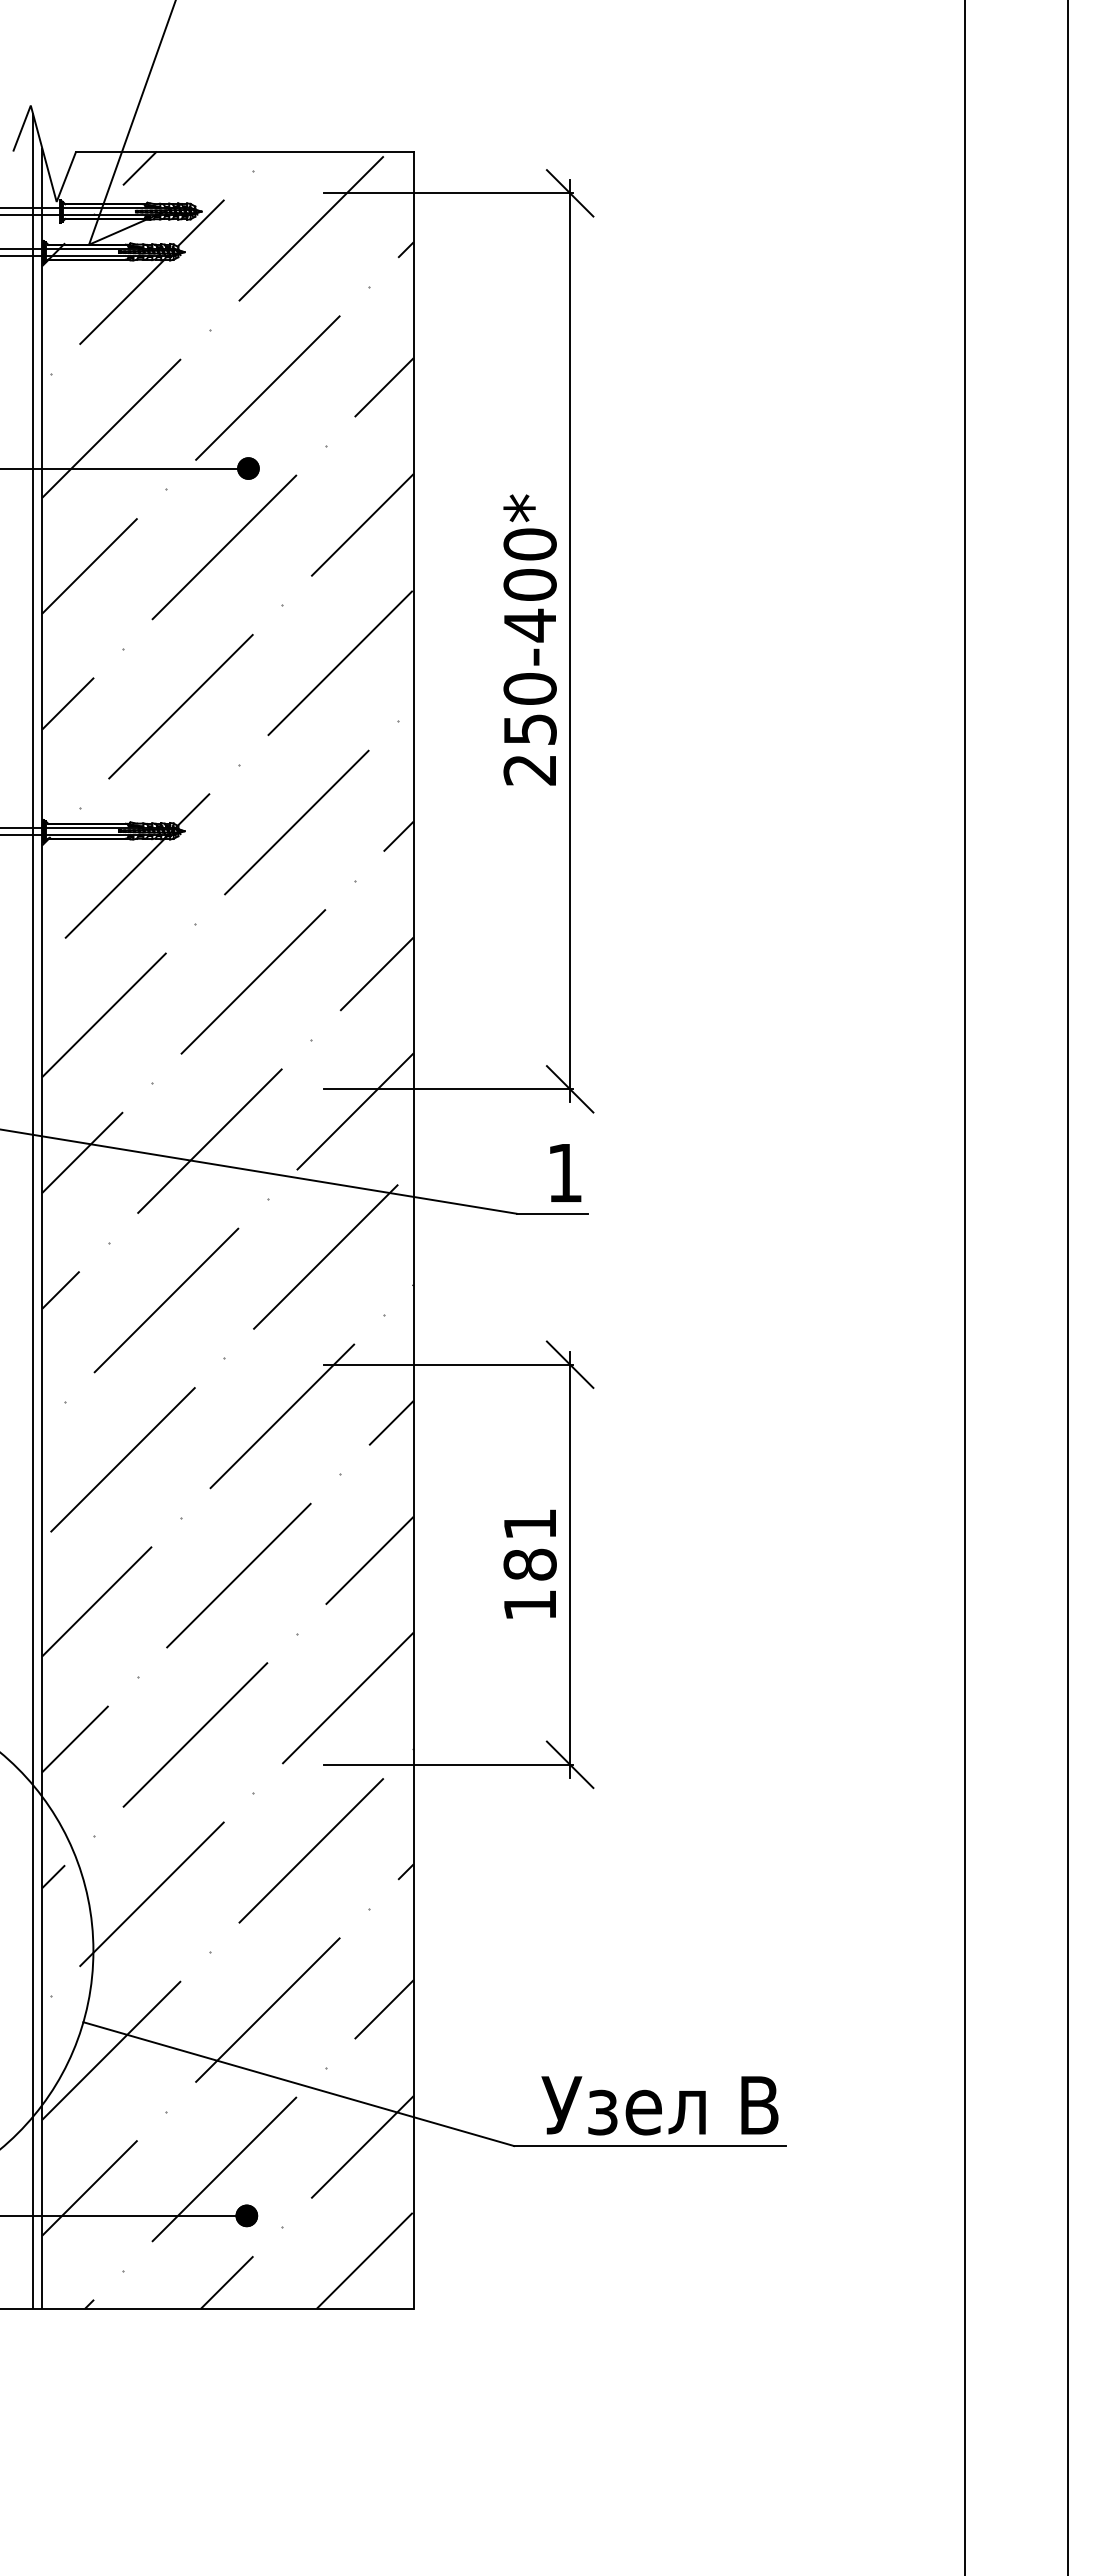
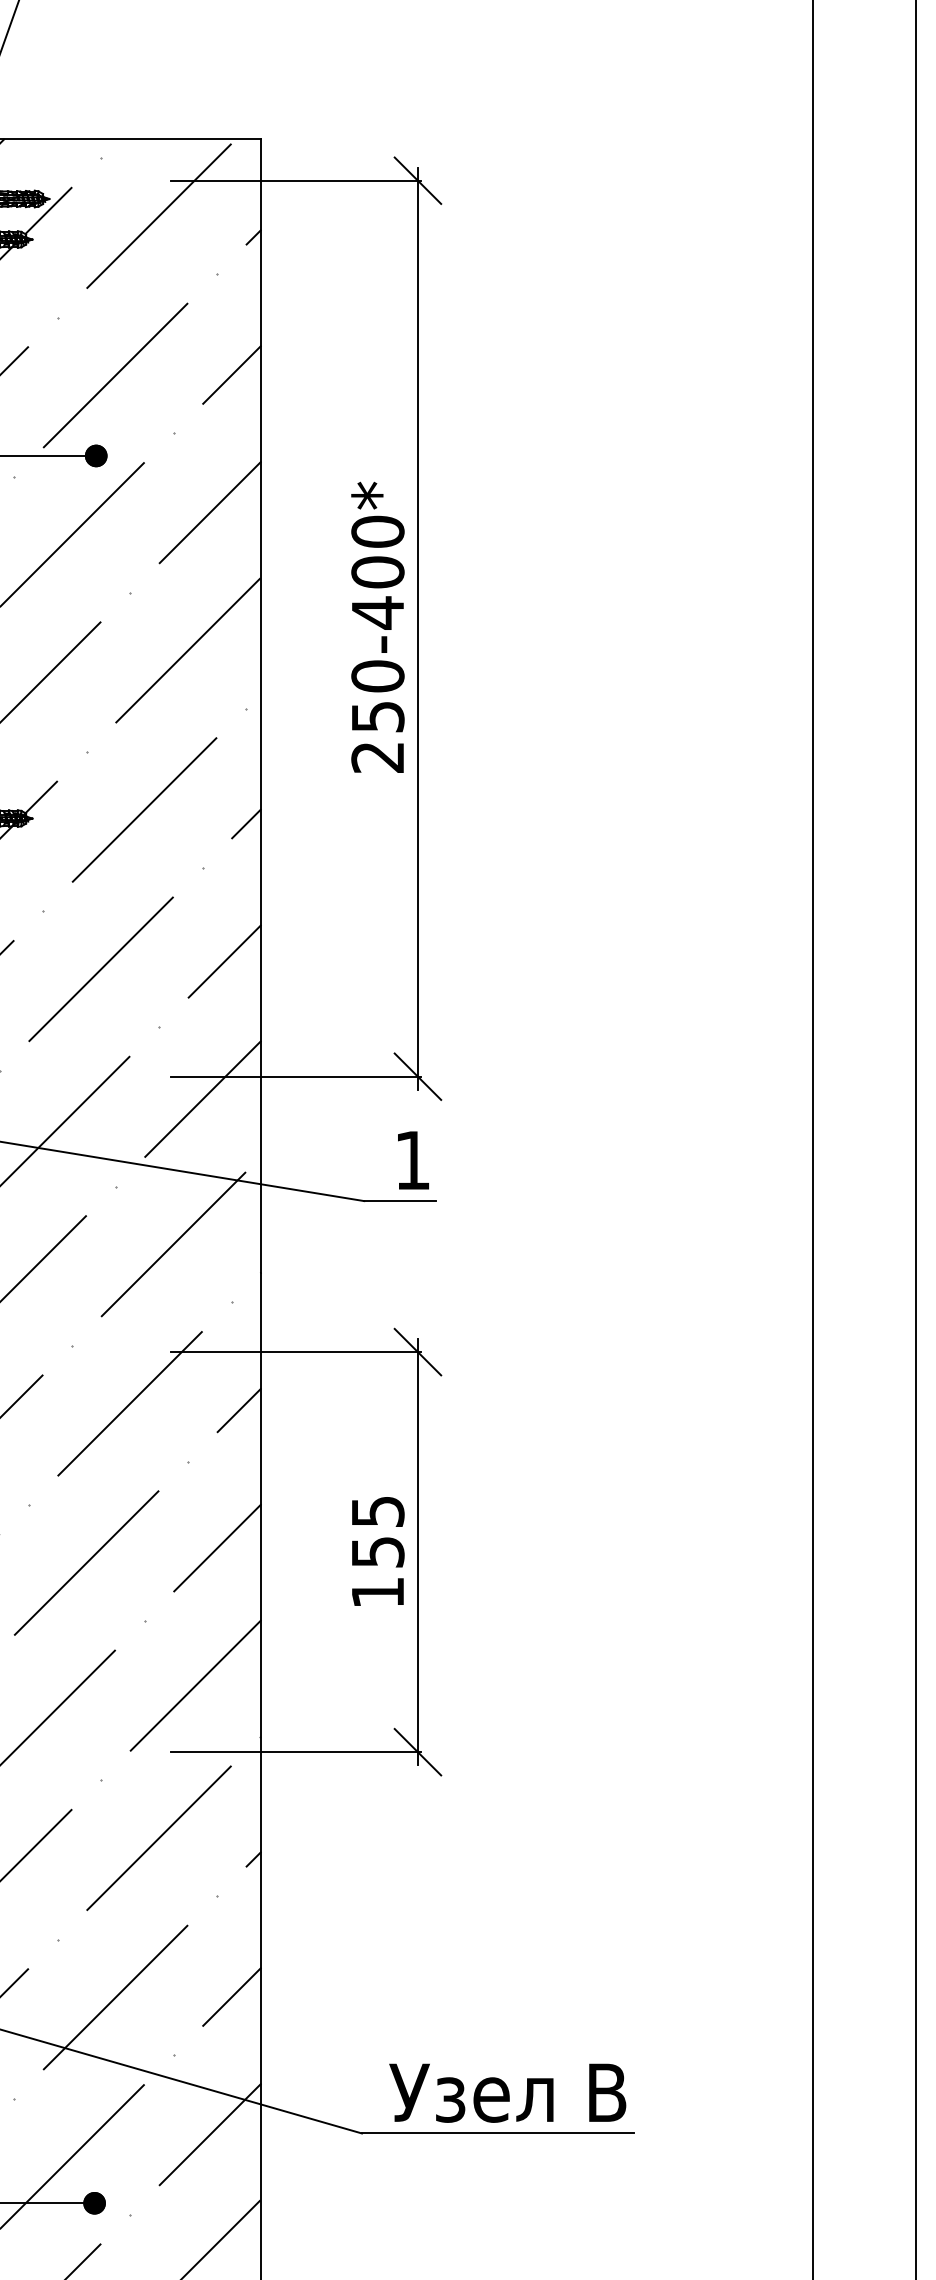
text: (529, 1544) -> (377, 1531), 181 -> 155

